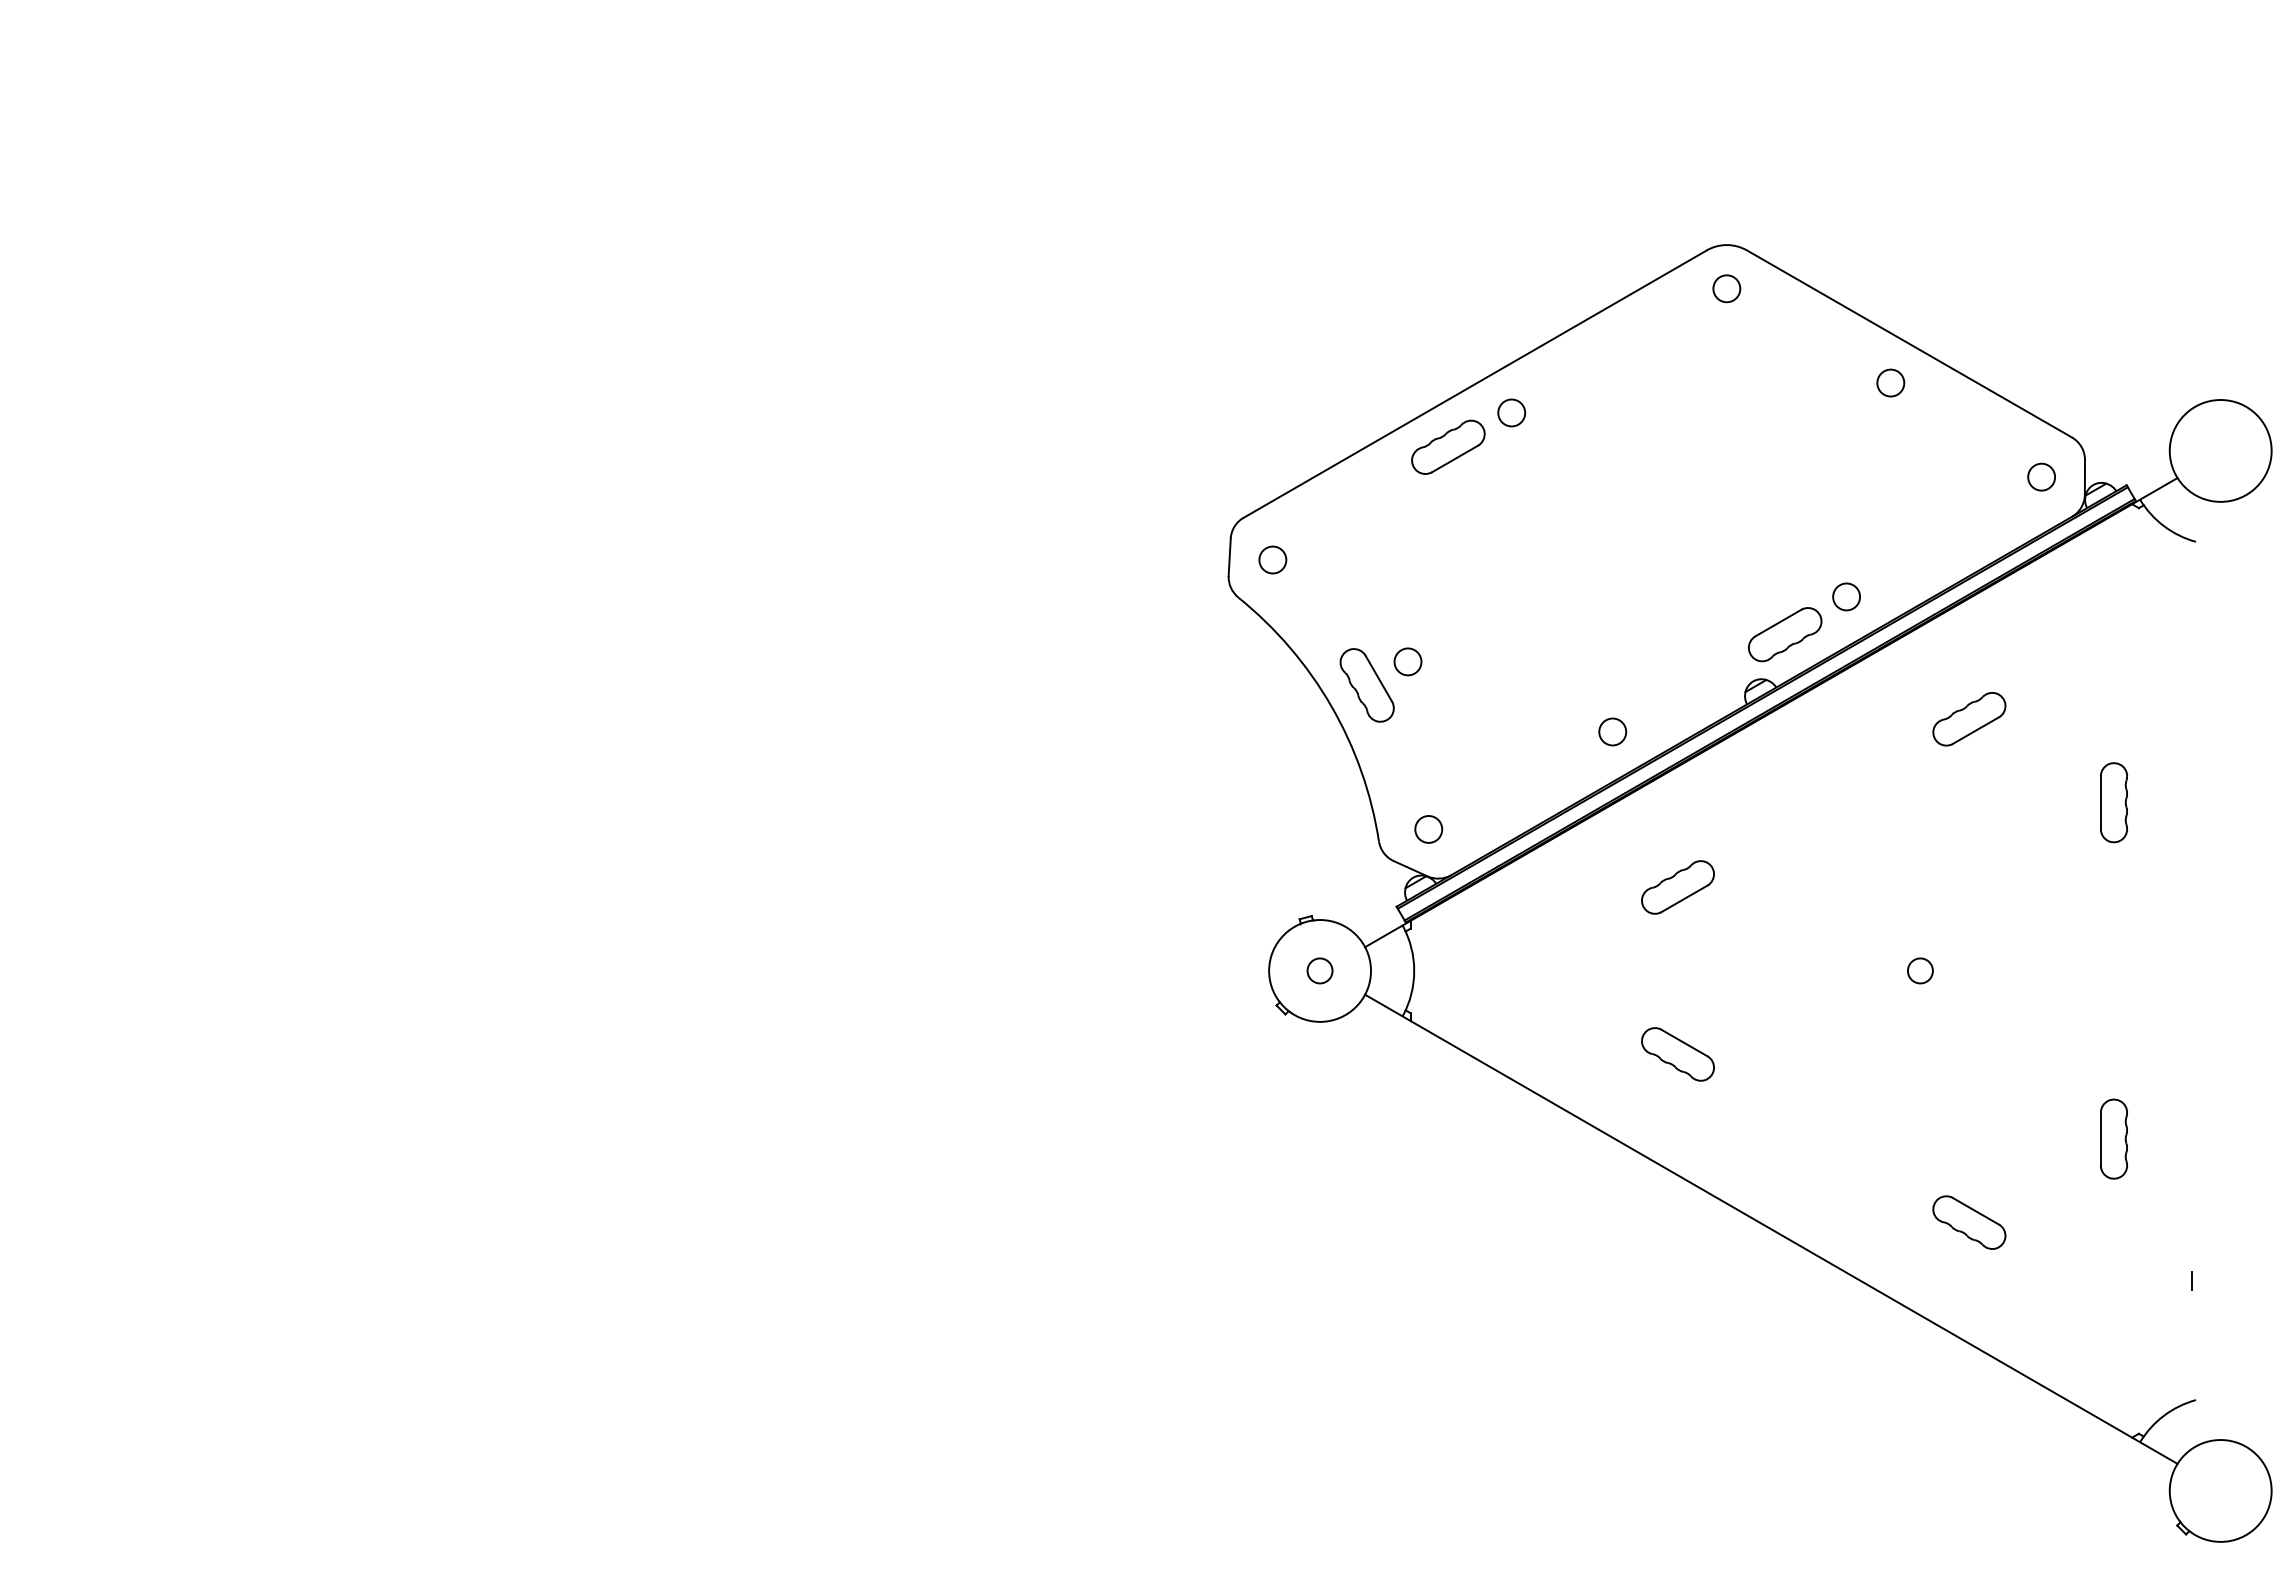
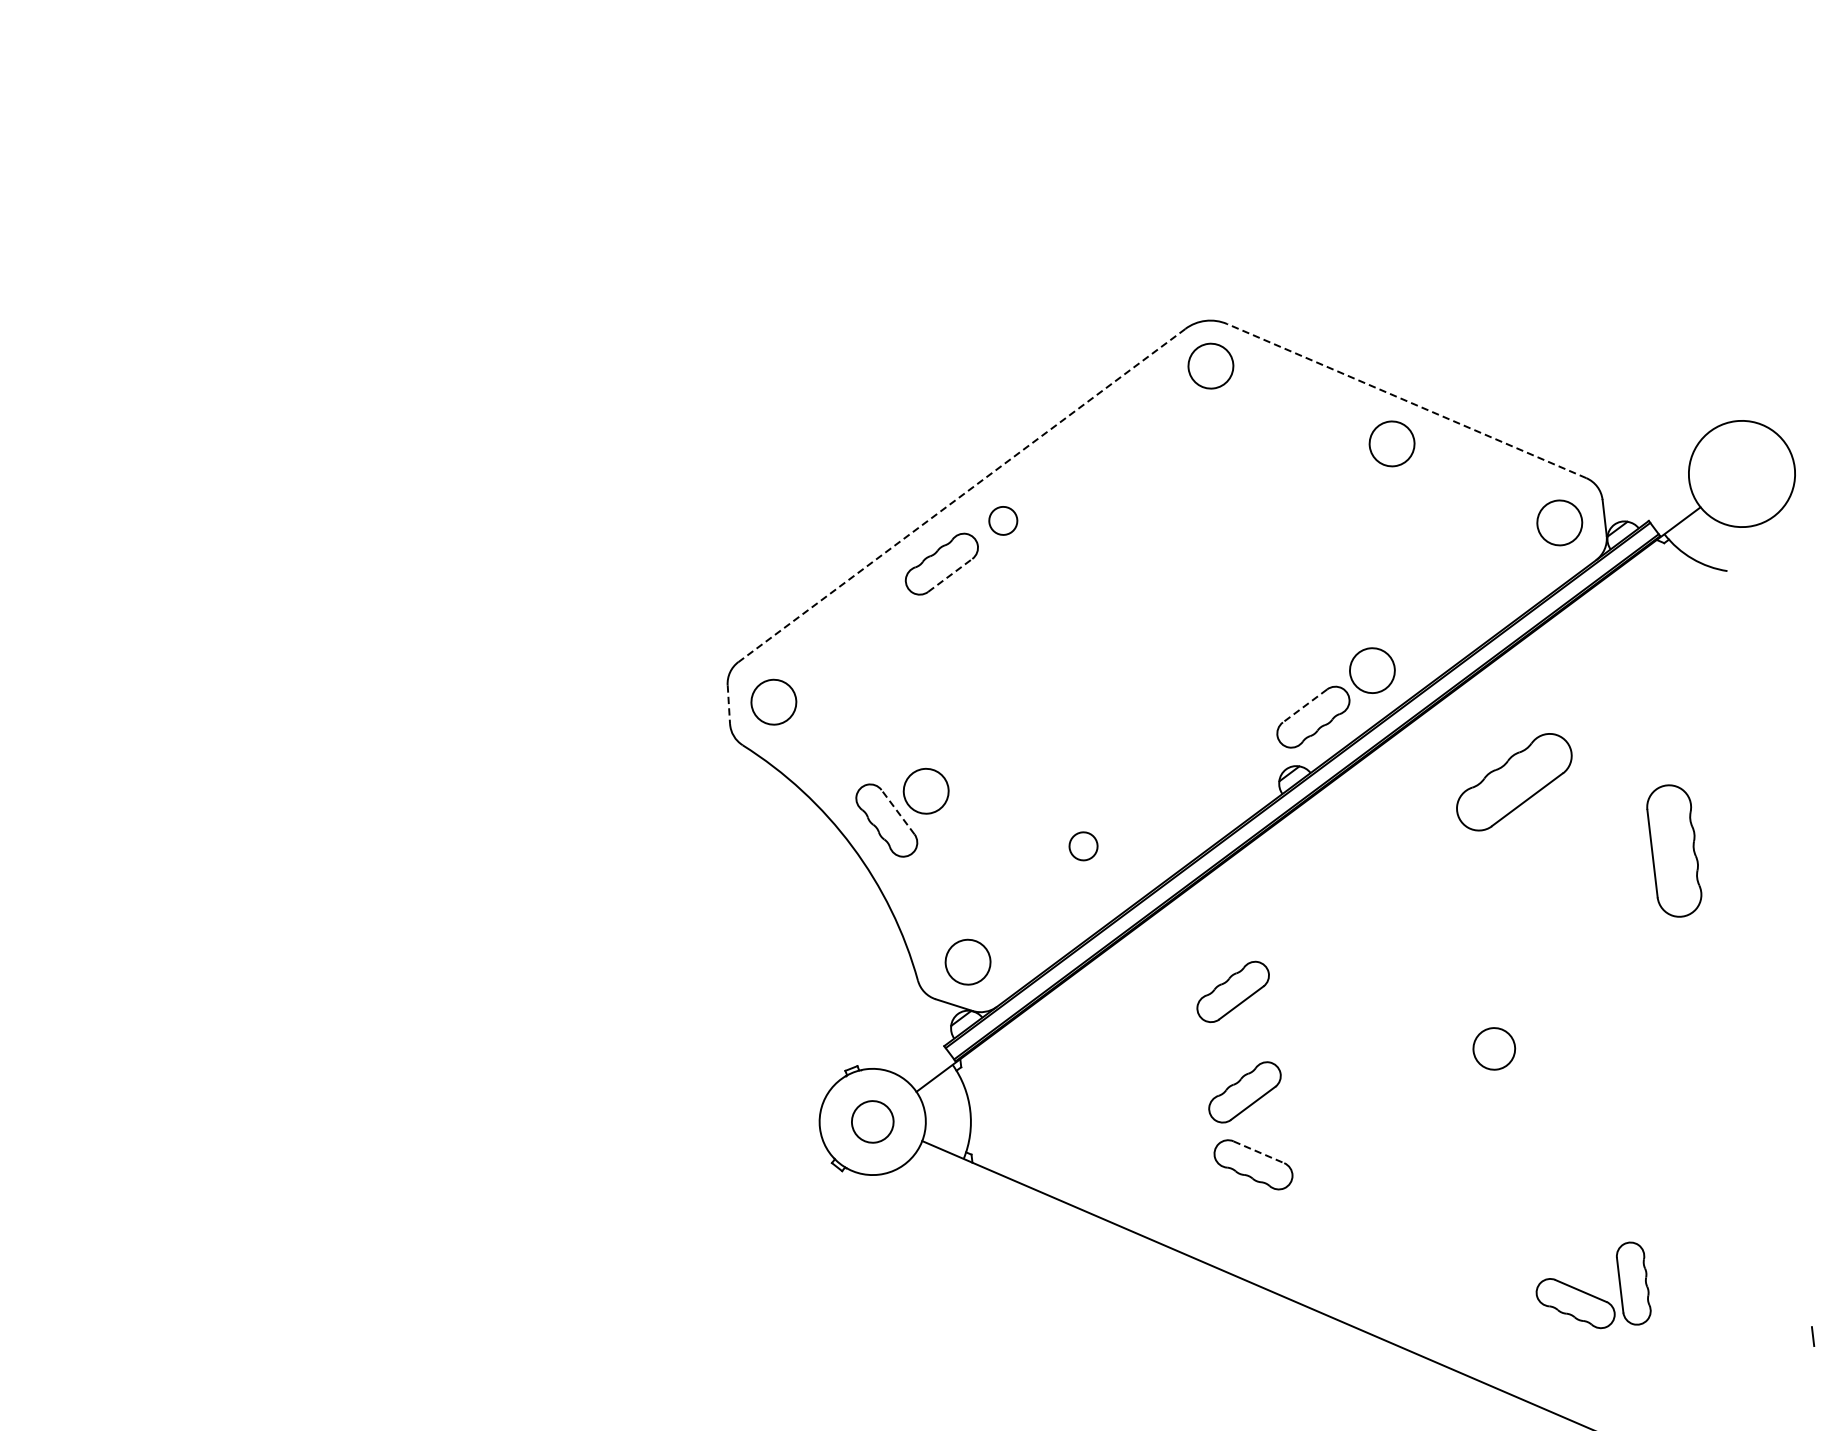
circle: (1726, 288) -> (1210, 365), size x1.6
line: (1909, 343) -> (1406, 400), solid -> dashed
circle: (1890, 382) -> (1391, 443), size x1.6
line: (1474, 384) -> (961, 495), solid -> dashed
line: (1455, 458) -> (950, 574), solid -> dashed
circle: (2041, 476) -> (1559, 522), size x1.6
line: (1229, 557) -> (728, 704), solid -> dashed
circle: (1272, 559) -> (773, 701), size x1.6
circle: (1846, 596) -> (1372, 670), size x1.6
line: (1778, 623) -> (1305, 706), solid -> dashed
circle: (1407, 661) -> (925, 790), size x1.6
line: (1378, 678) -> (897, 812), solid -> dashed
part: (1969, 719) -> (1514, 782), size x1.6
circle: (1612, 731) -> (1083, 845), moved
part: (2113, 802) -> (1673, 851), size x1.6
circle: (1428, 829) -> (967, 962), size x1.6
circle: (1319, 970) -> (872, 1121), size x1.6
circle: (1920, 970) -> (1494, 1048), size x1.6
part: (1677, 984) -> (1244, 1092), added
line: (1685, 1043) -> (1259, 1152), solid -> dashed
part: (2113, 1138) -> (1633, 1283), moved

